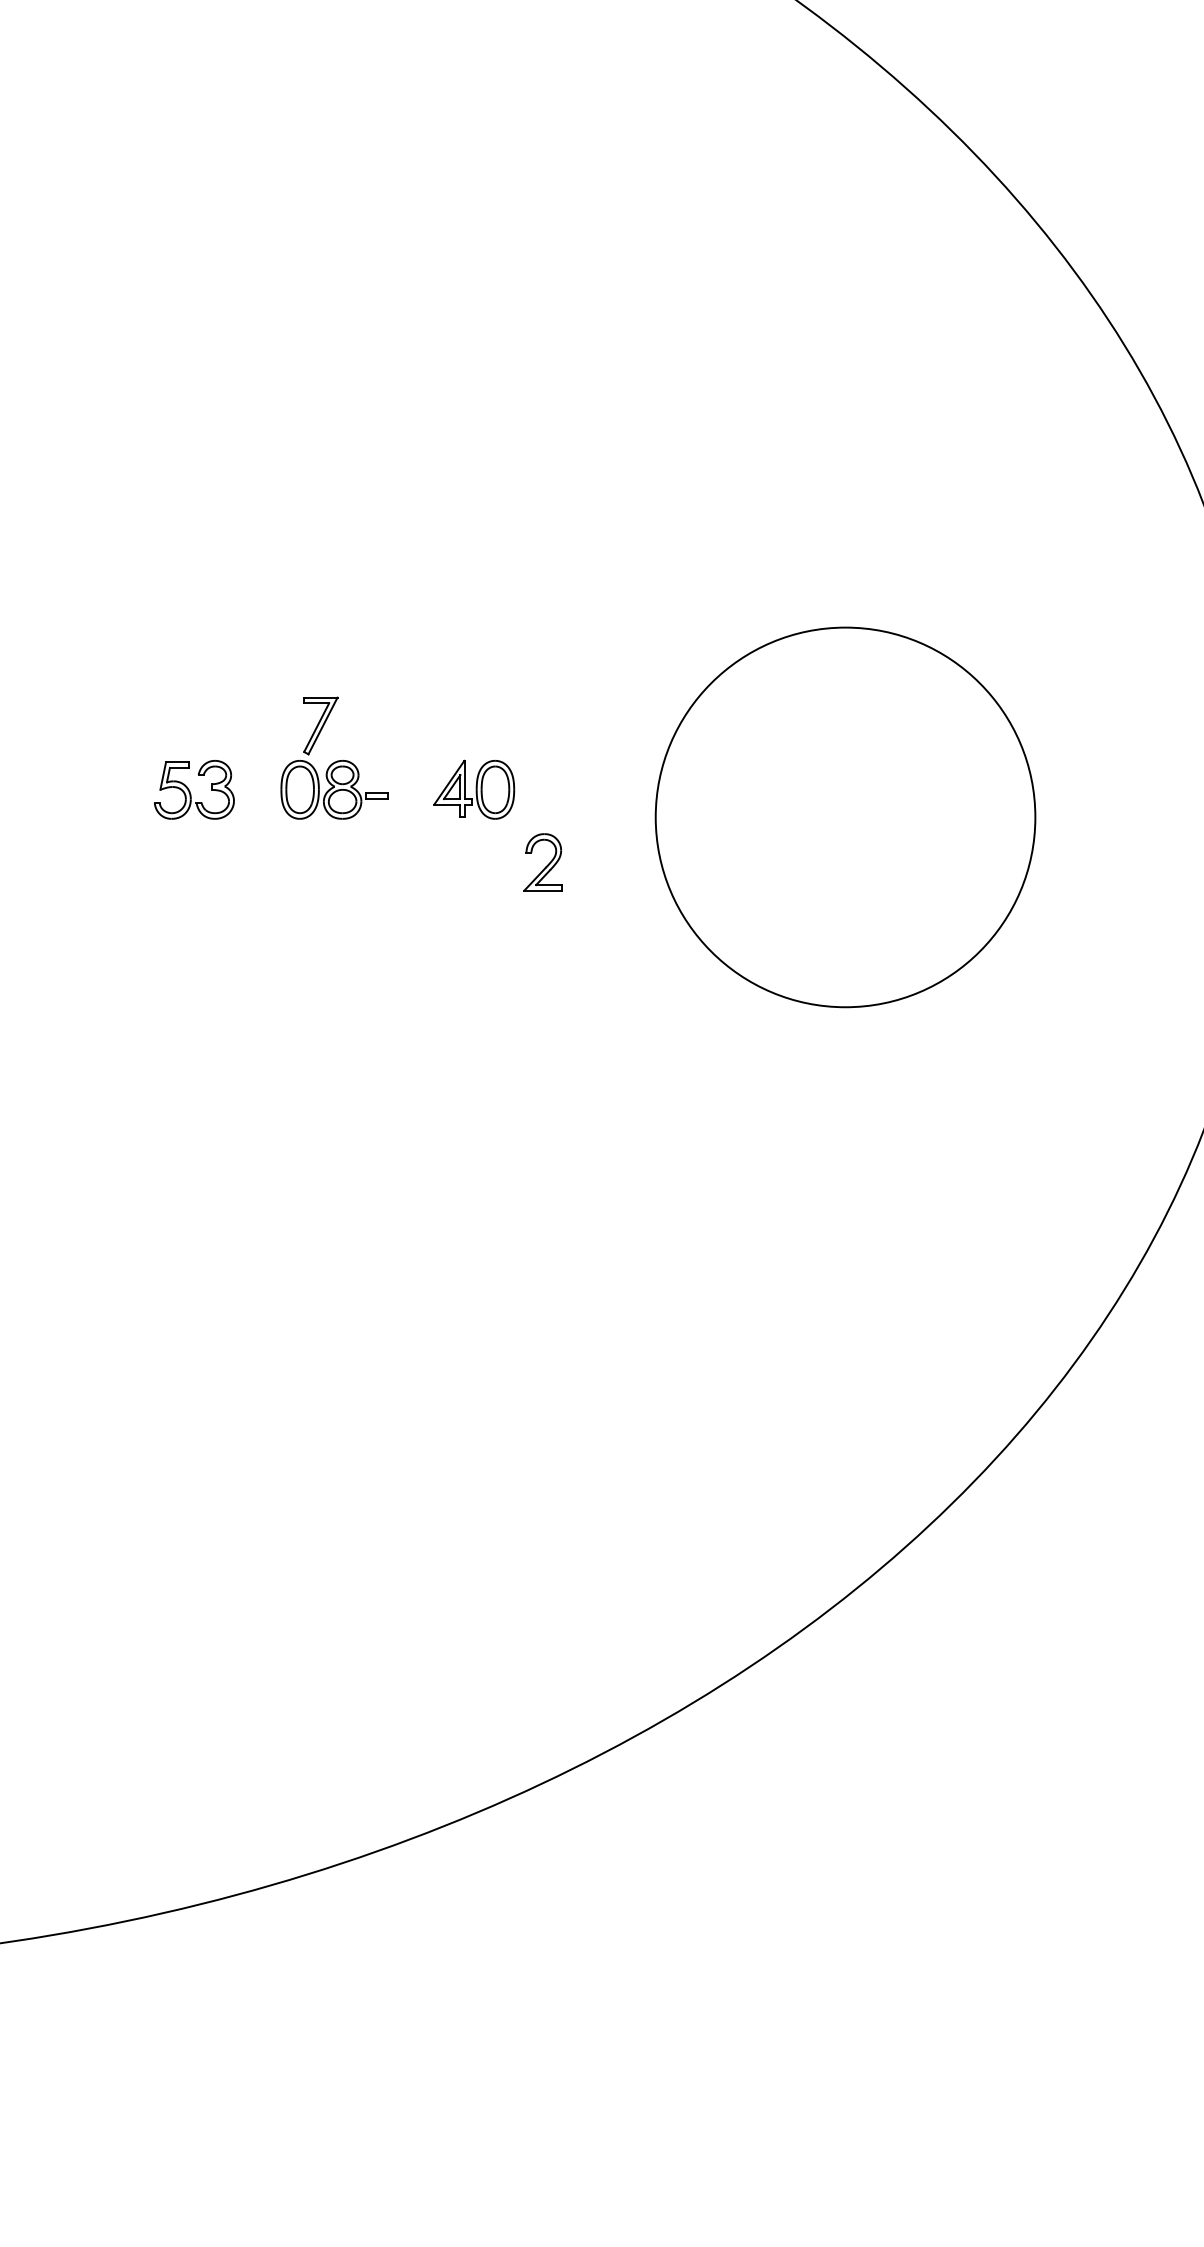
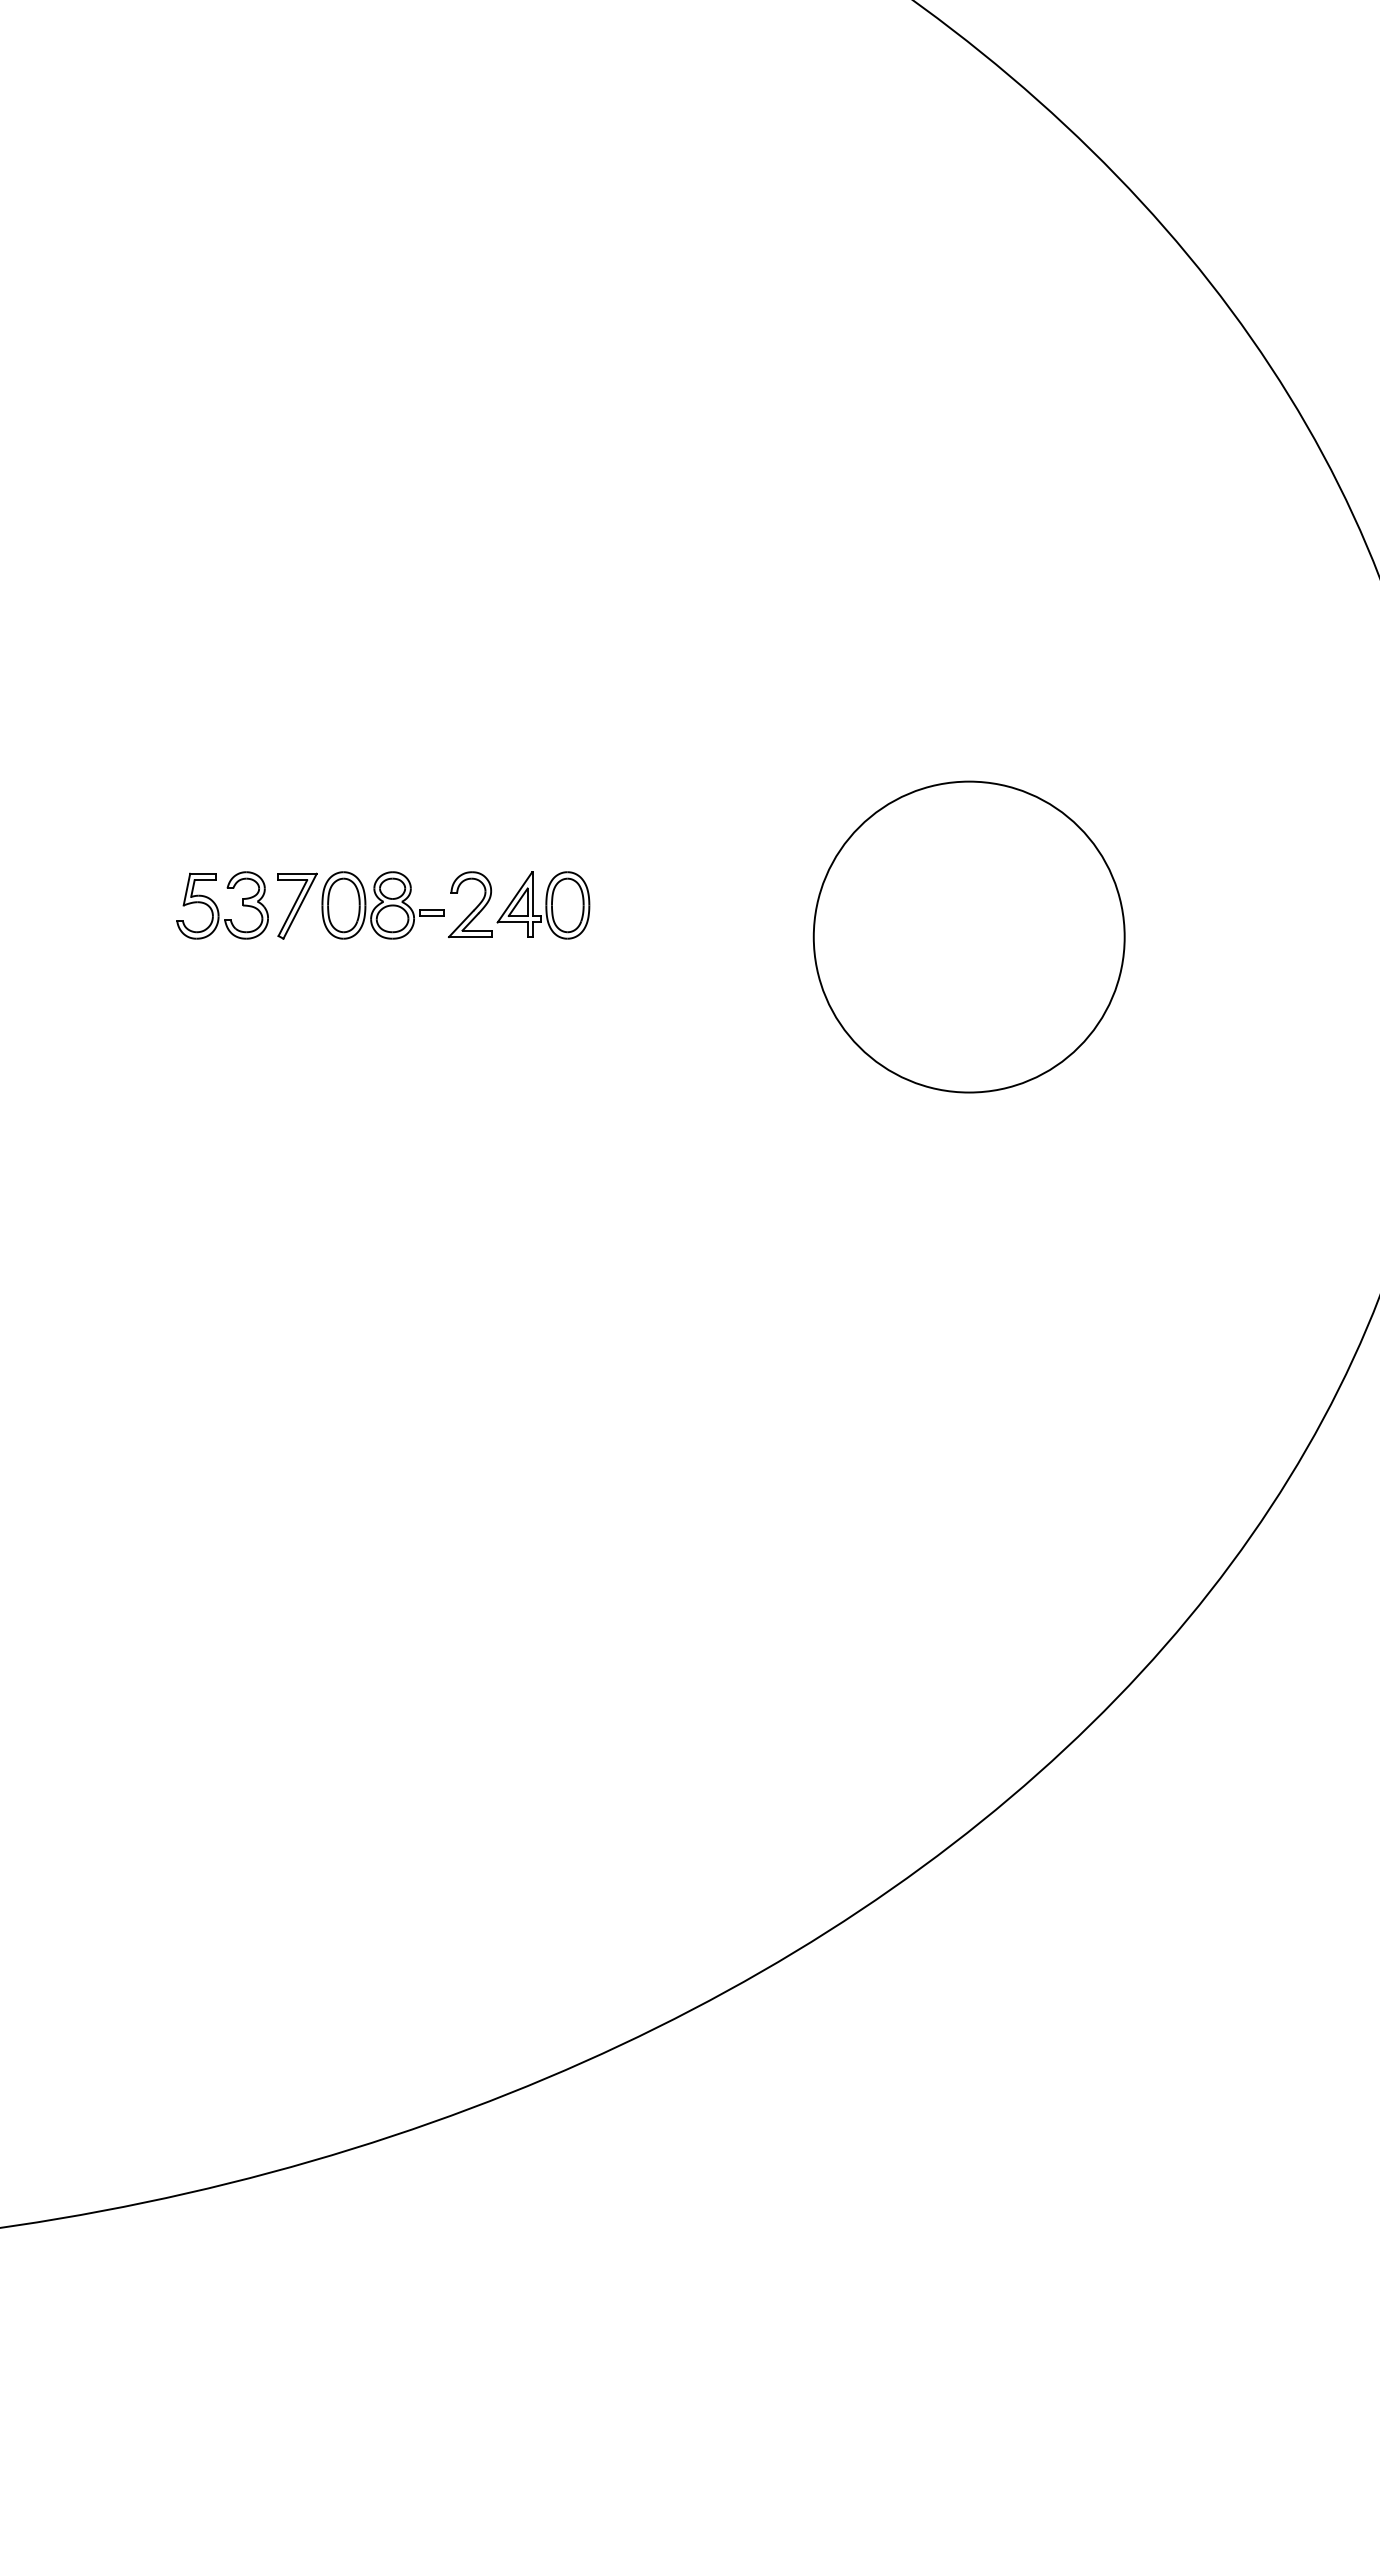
part: (320, 725) -> (297, 905), moved
circle: (844, 816) -> (968, 936), size x0.71
part: (543, 862) -> (470, 904), moved

